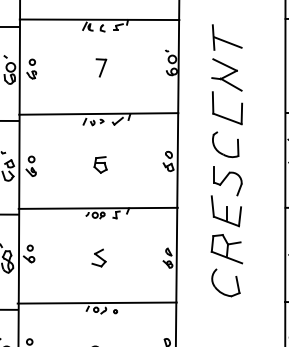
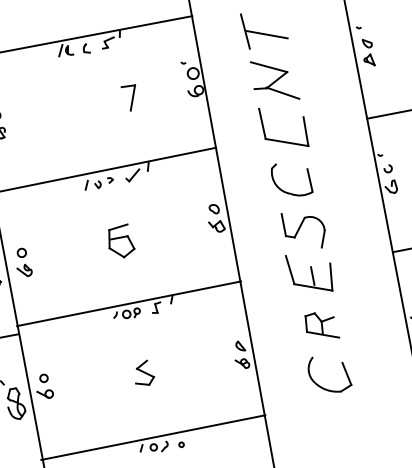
part: (101, 67) -> (130, 97), moved
part: (100, 164) -> (120, 241), size x1.4
part: (226, 249) -> (321, 326), size x0.7

